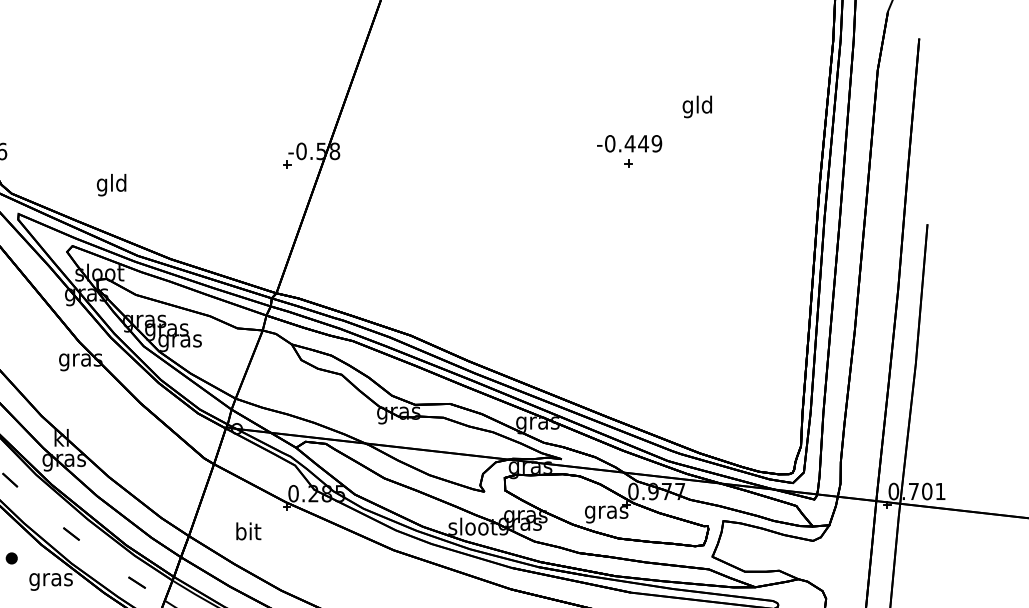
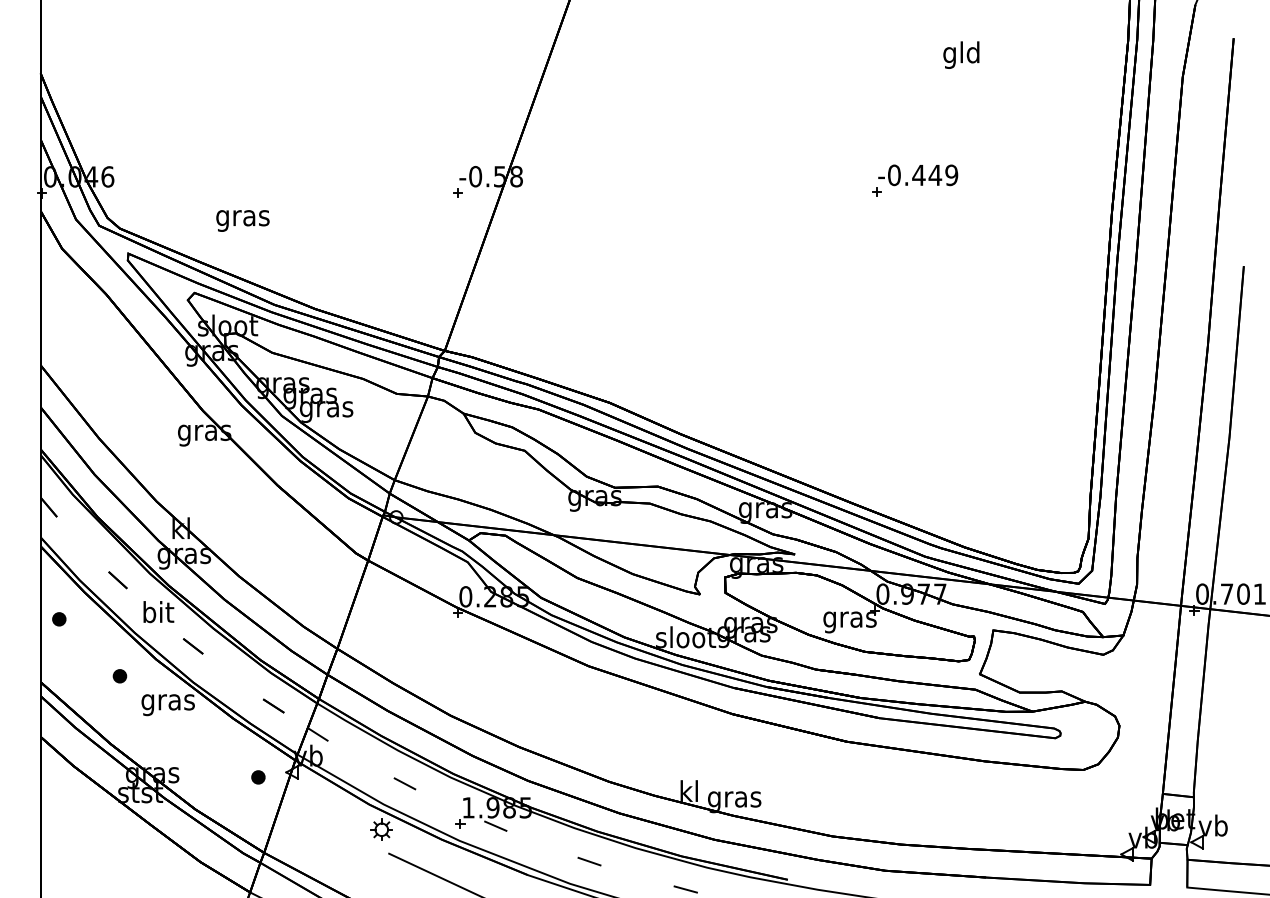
text: (697, 106) -> (961, 54), moved
text: (629, 143) -> (918, 175), moved
text: (111, 184) -> (242, 217), gld -> gras
text: (248, 531) -> (158, 612), moved

